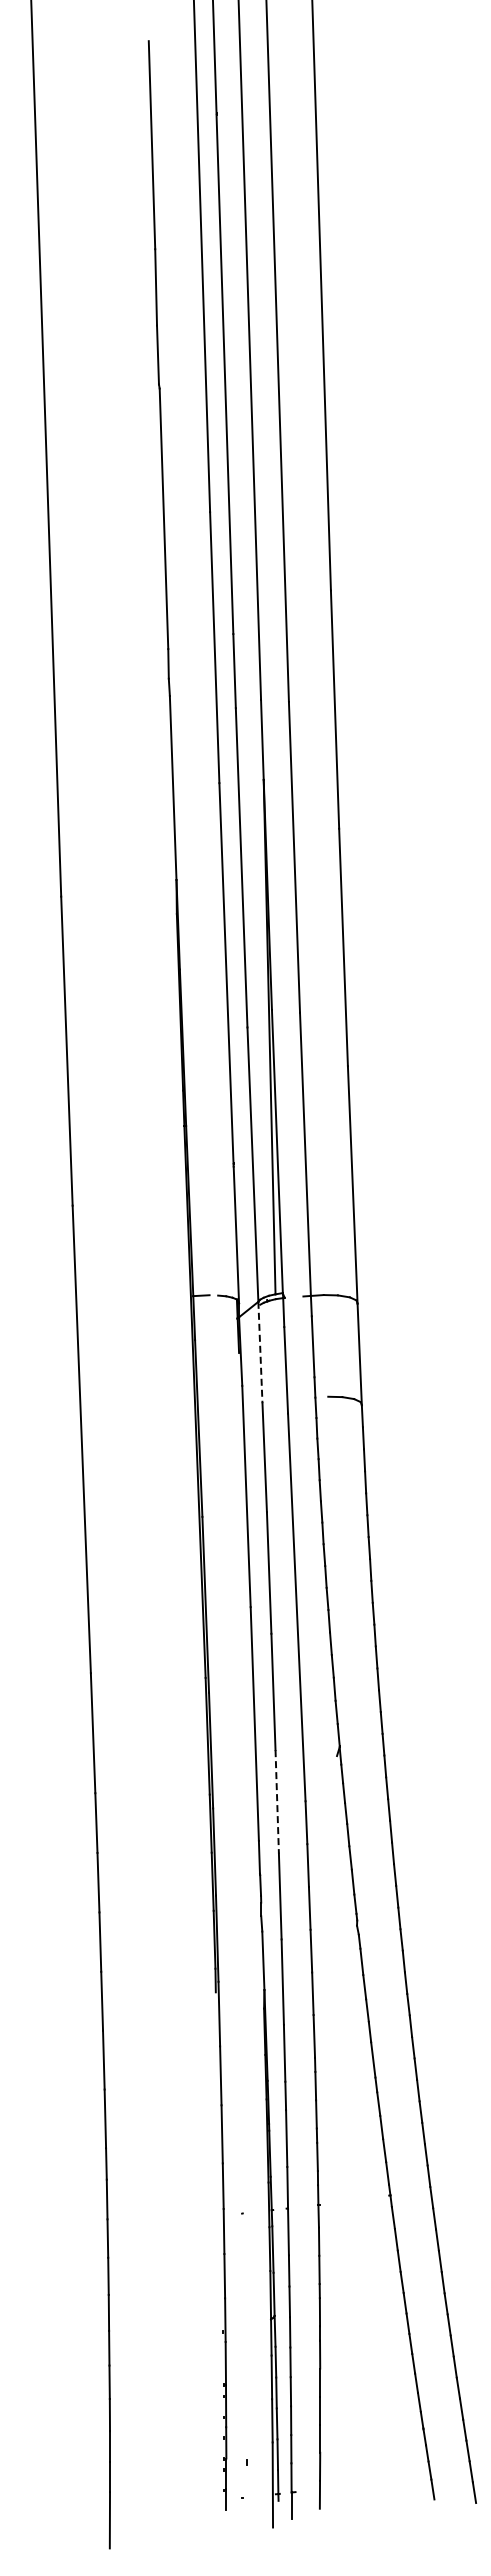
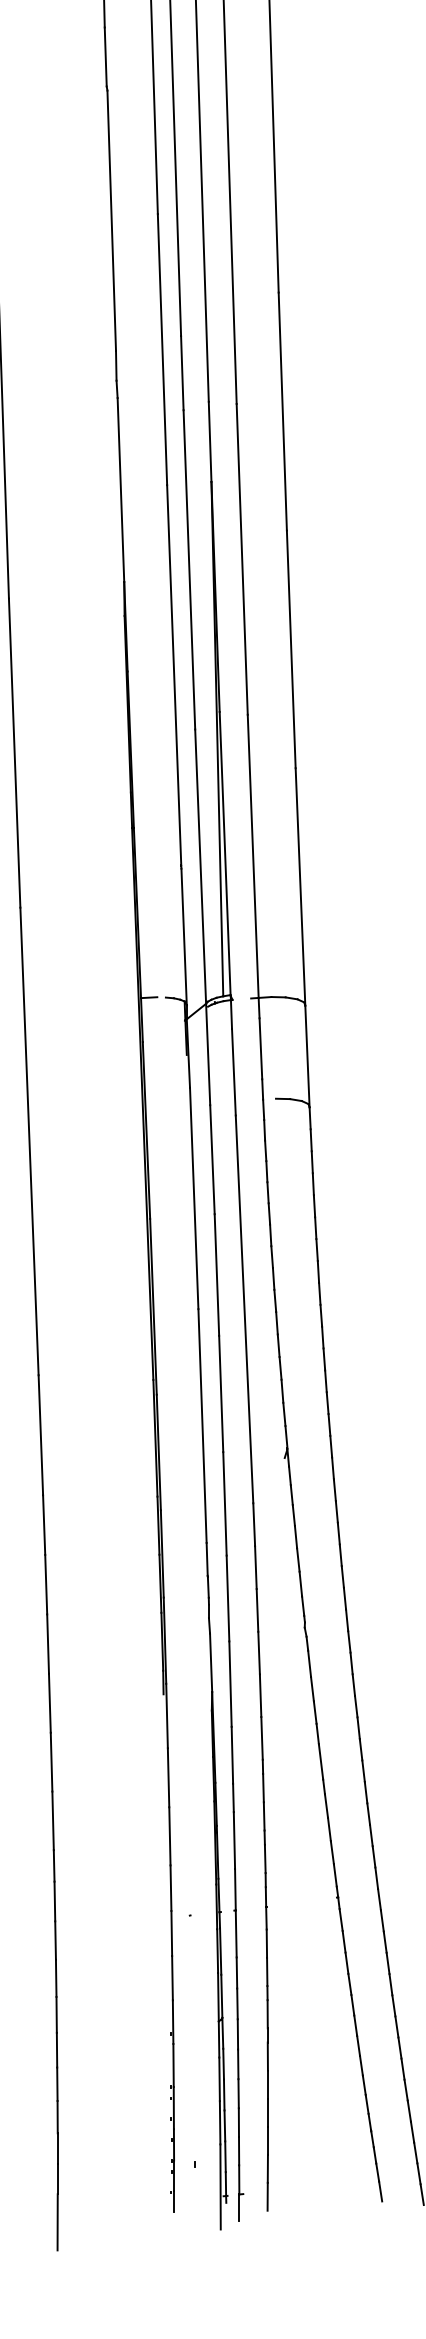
line: (260, 1352) -> (208, 1054), dashed -> solid
line: (277, 1801) -> (225, 1503), dashed -> solid

